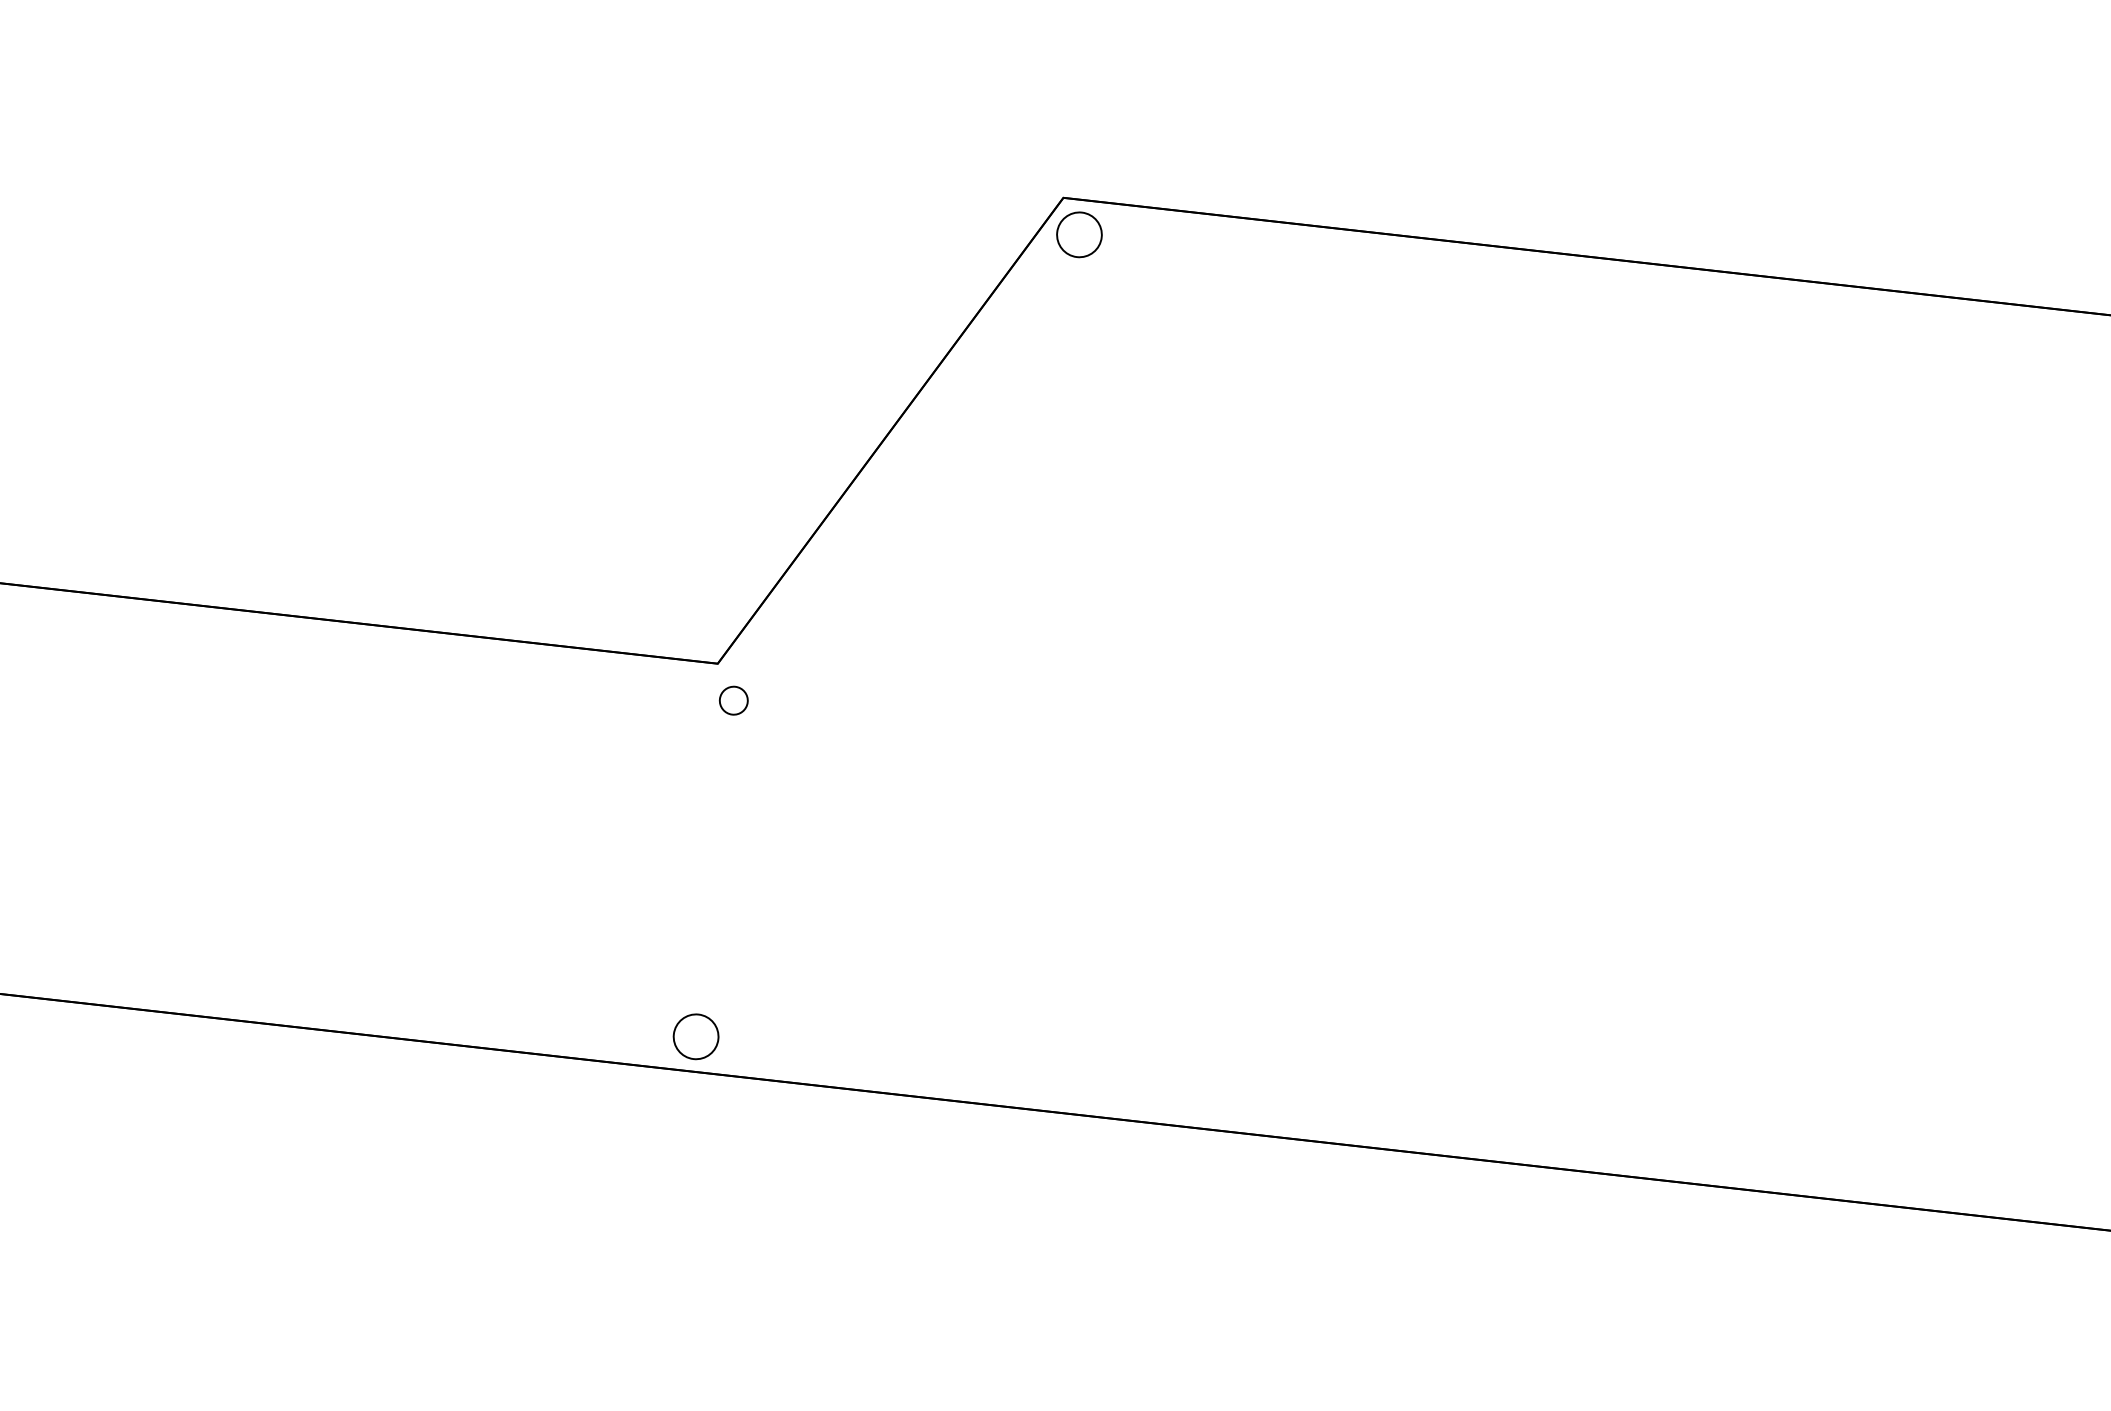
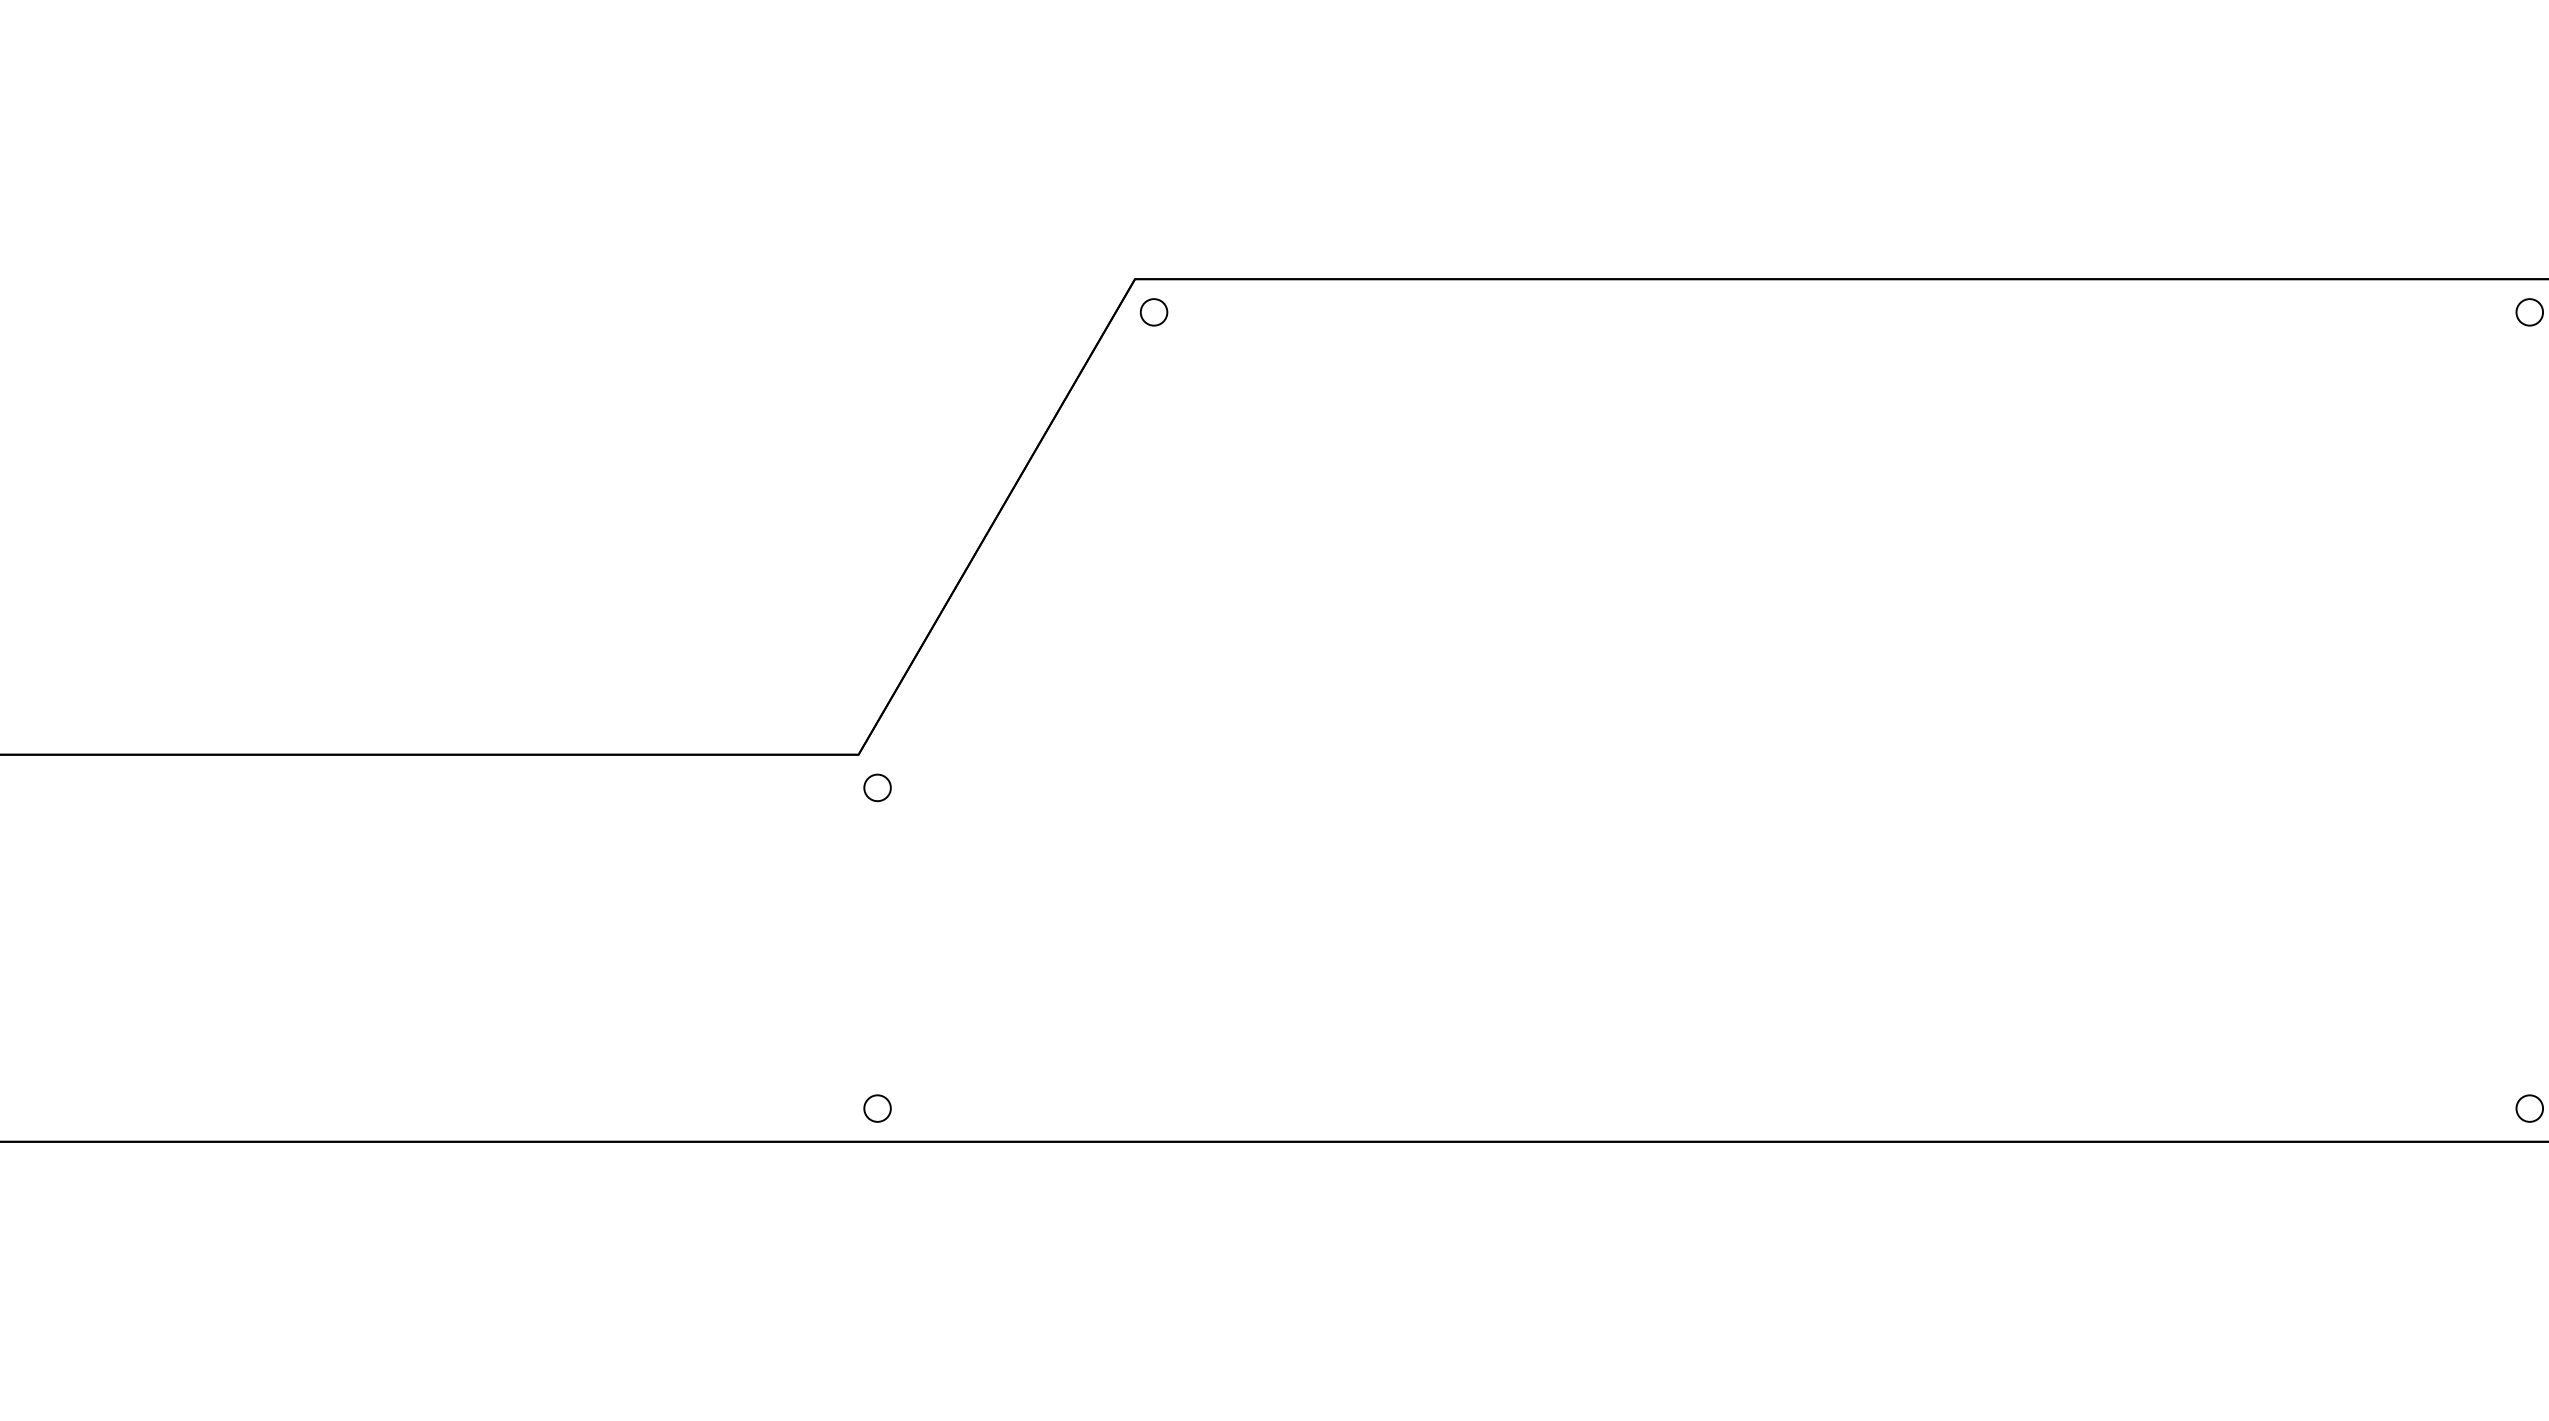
circle: (1078, 234) -> (1153, 312), size x0.62
circle: (696, 1036) -> (877, 1108), size x0.62

